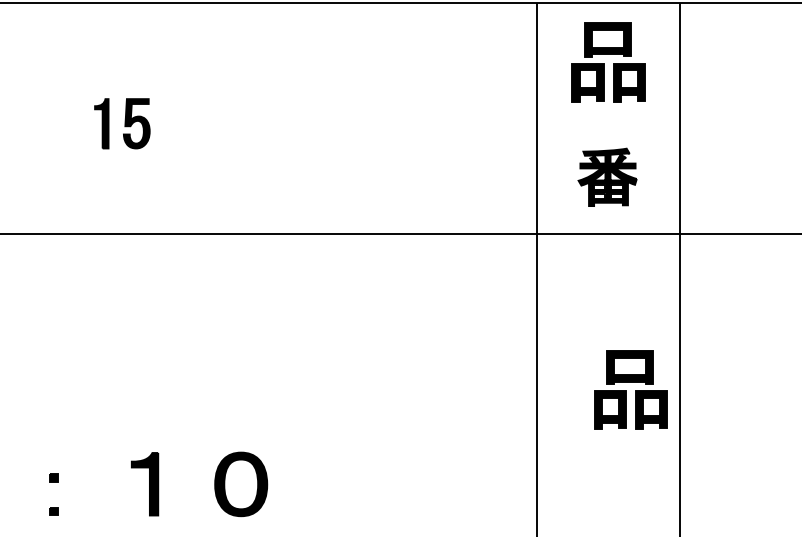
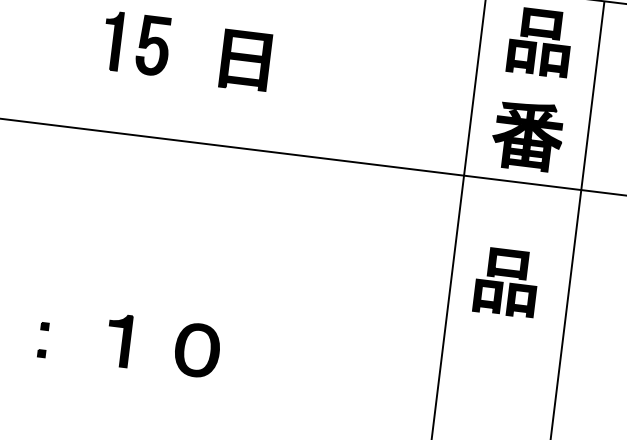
part: (122, 123) -> (136, 43), size x1.43
part: (256, 127) -> (245, 60), added
part: (607, 177) -> (527, 136), size x1.43
part: (630, 389) -> (506, 282), moved

